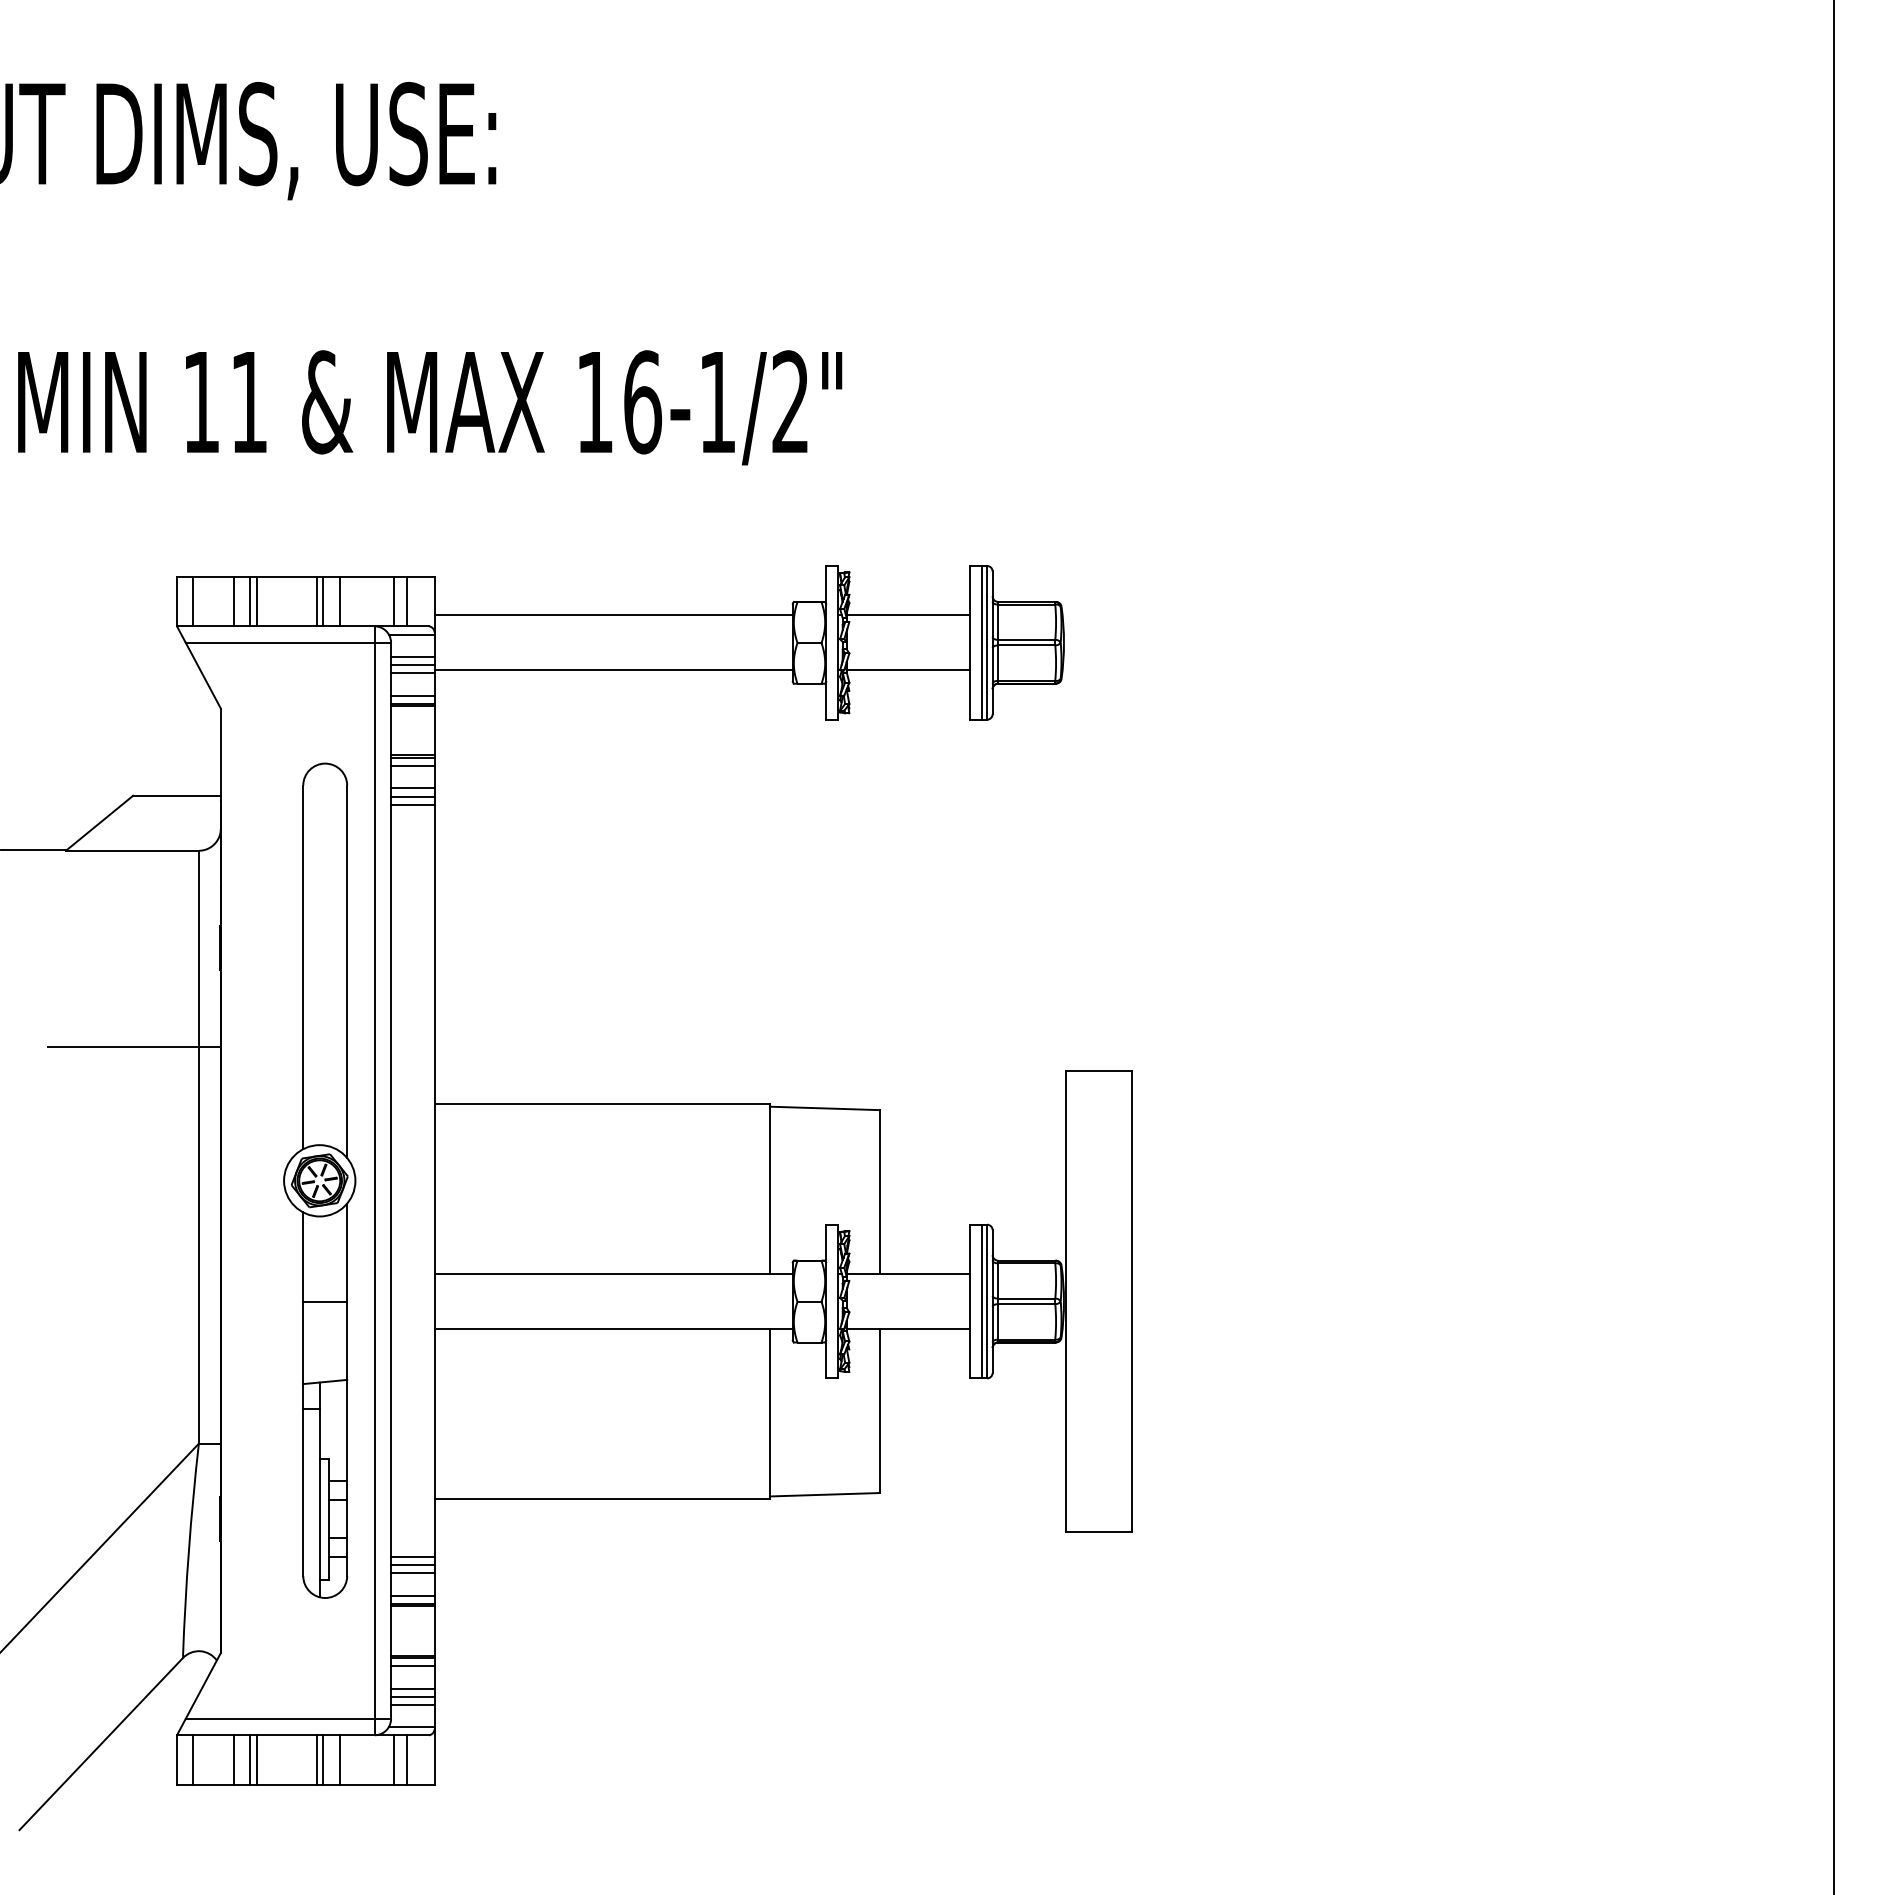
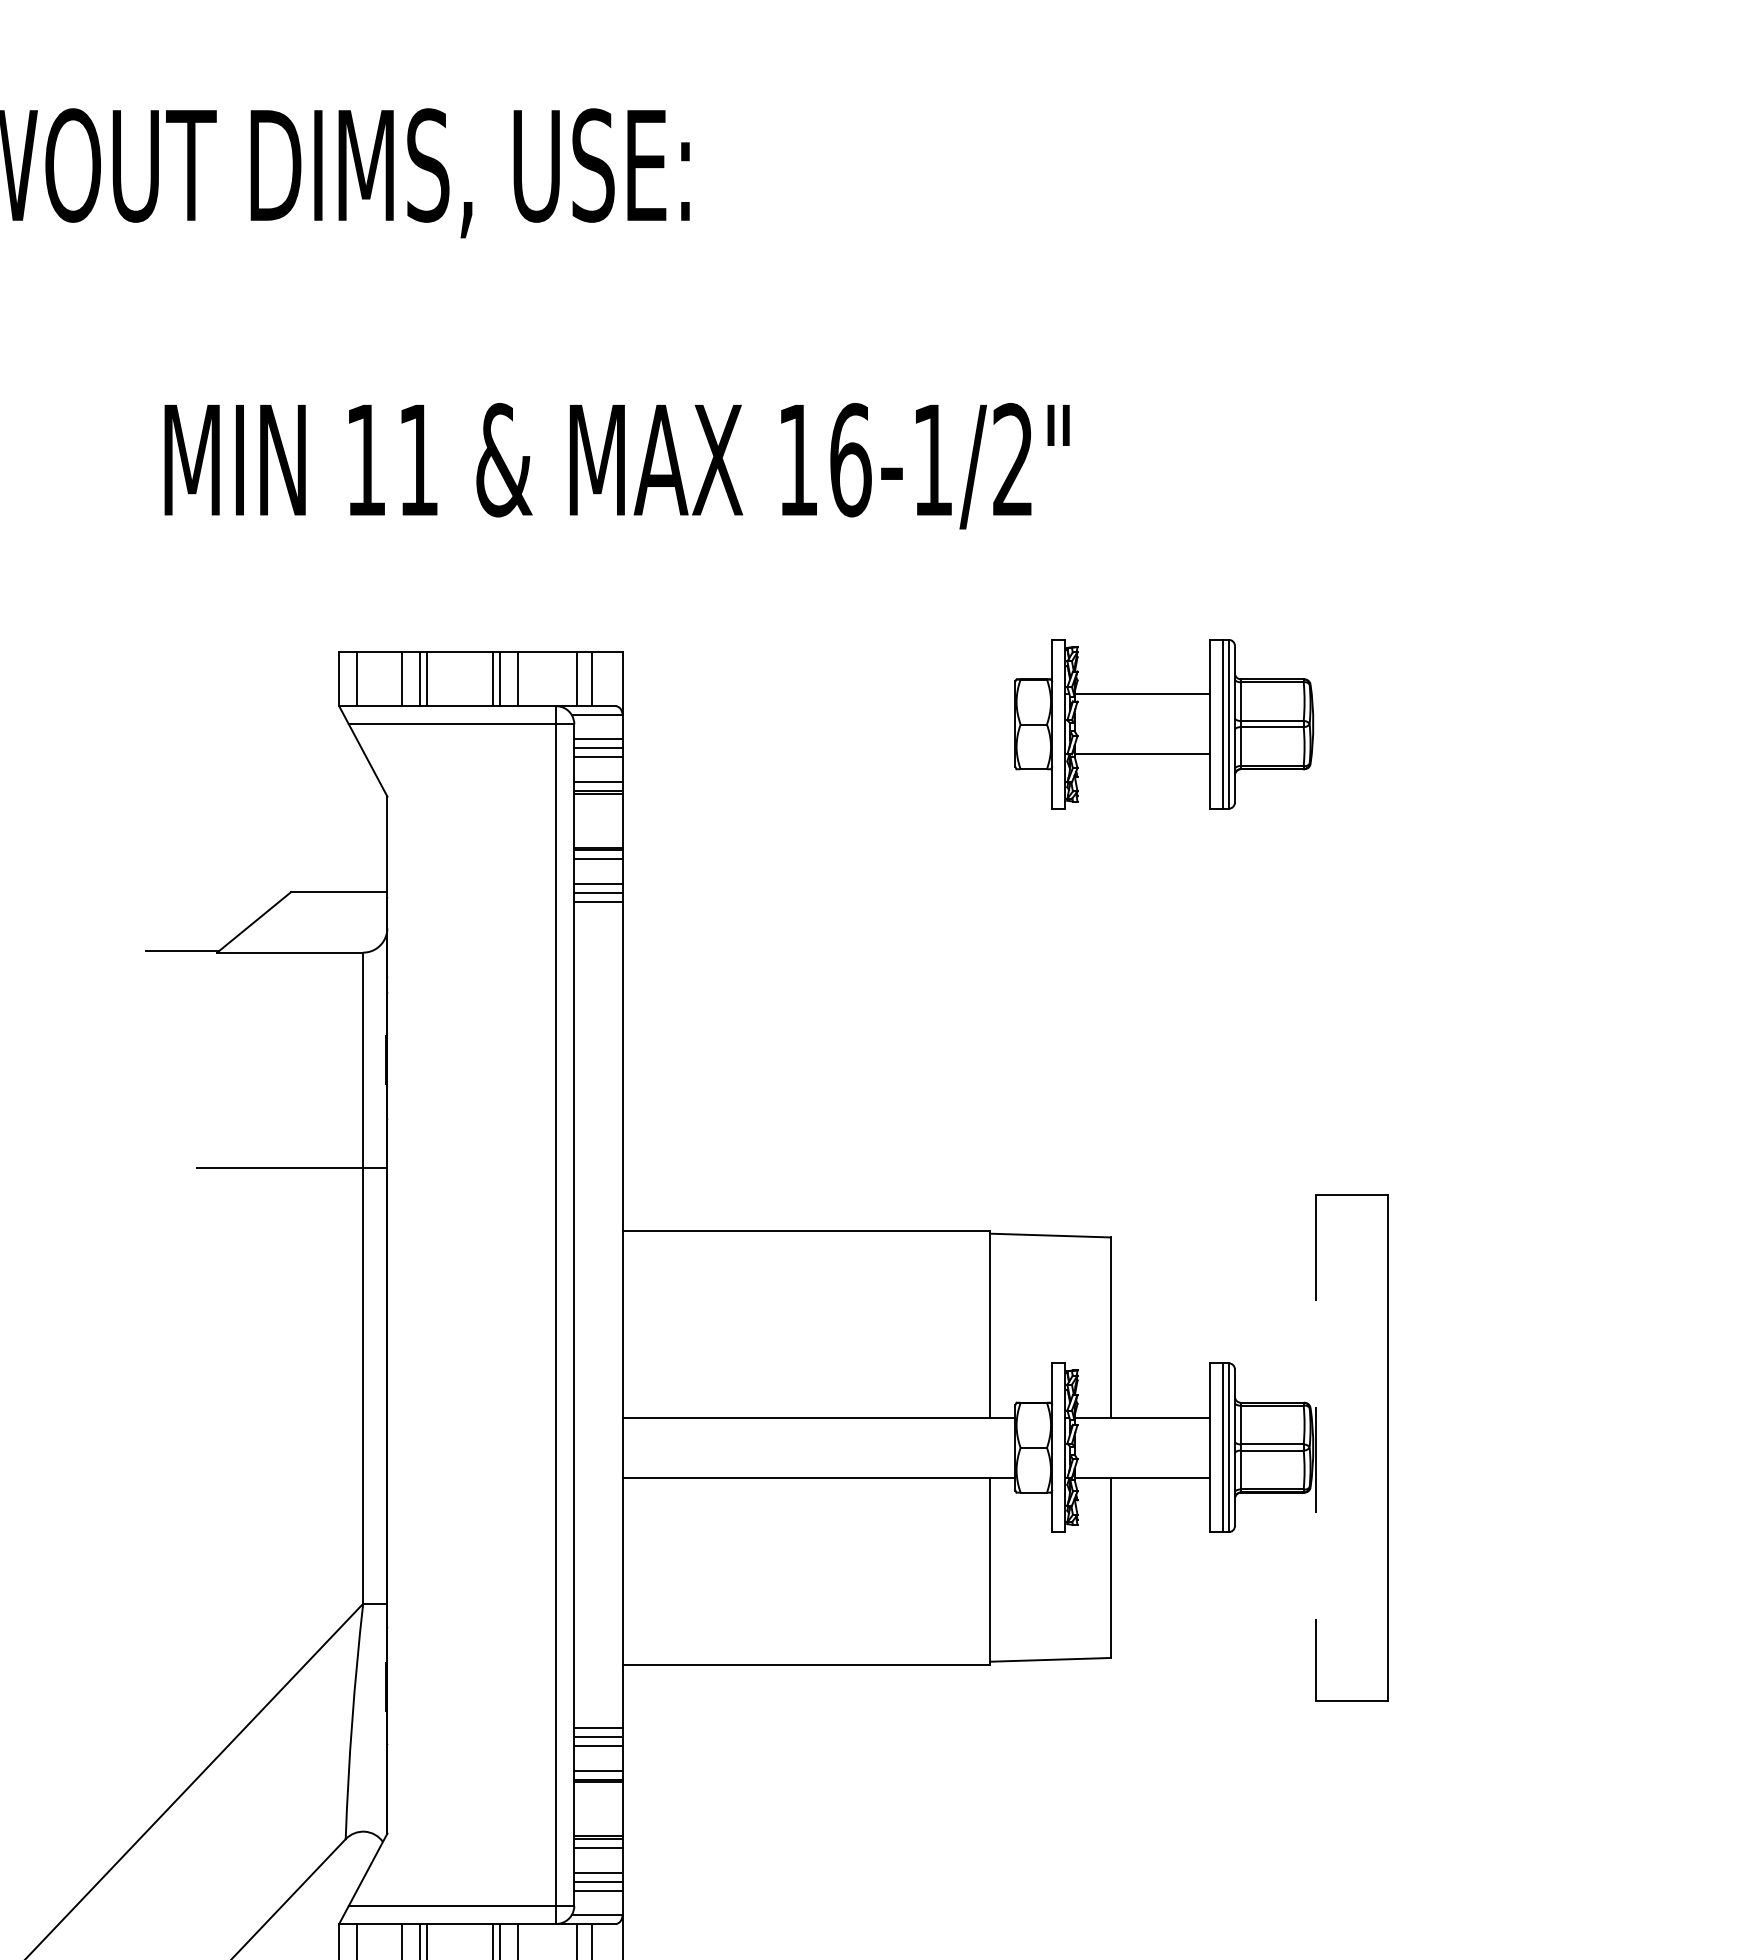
line: (613, 615) -> (818, 694), removed
line: (613, 670) -> (818, 754), removed
part: (319, 1180) -> (495, 1314), removed
line: (1066, 1301) -> (1316, 1447), solid -> dashed

